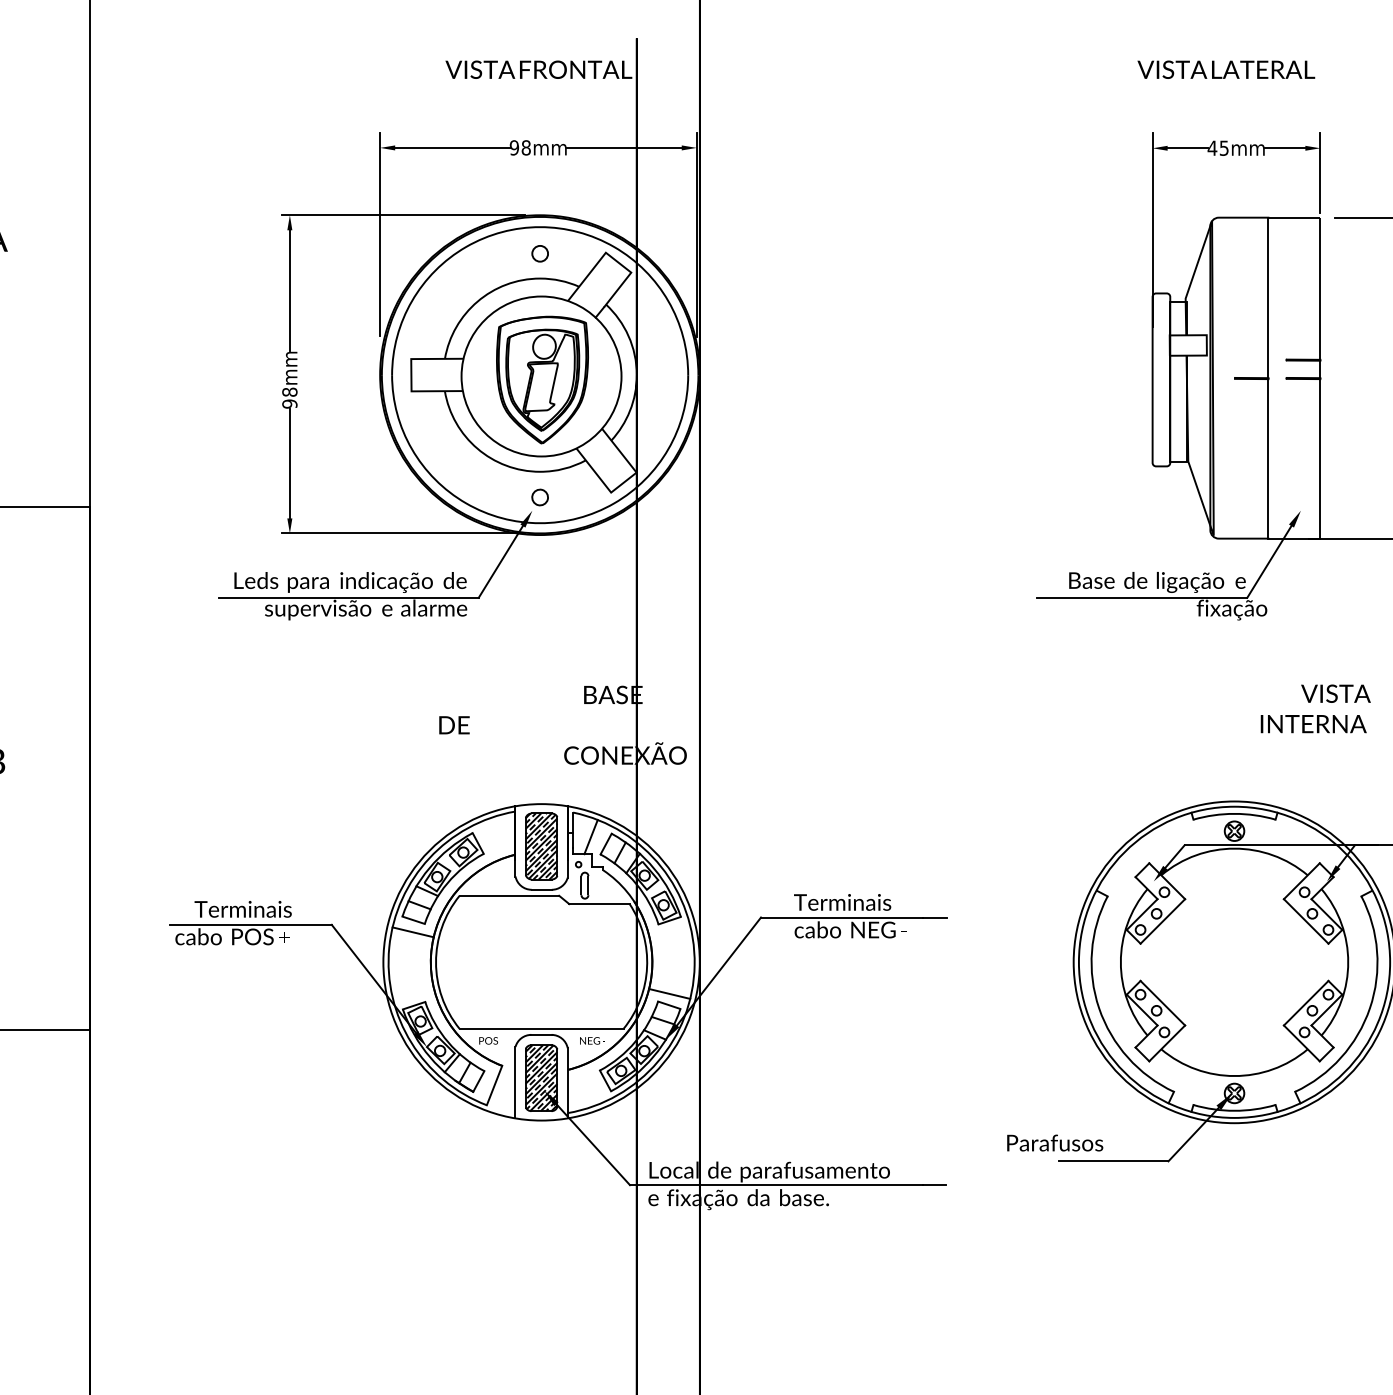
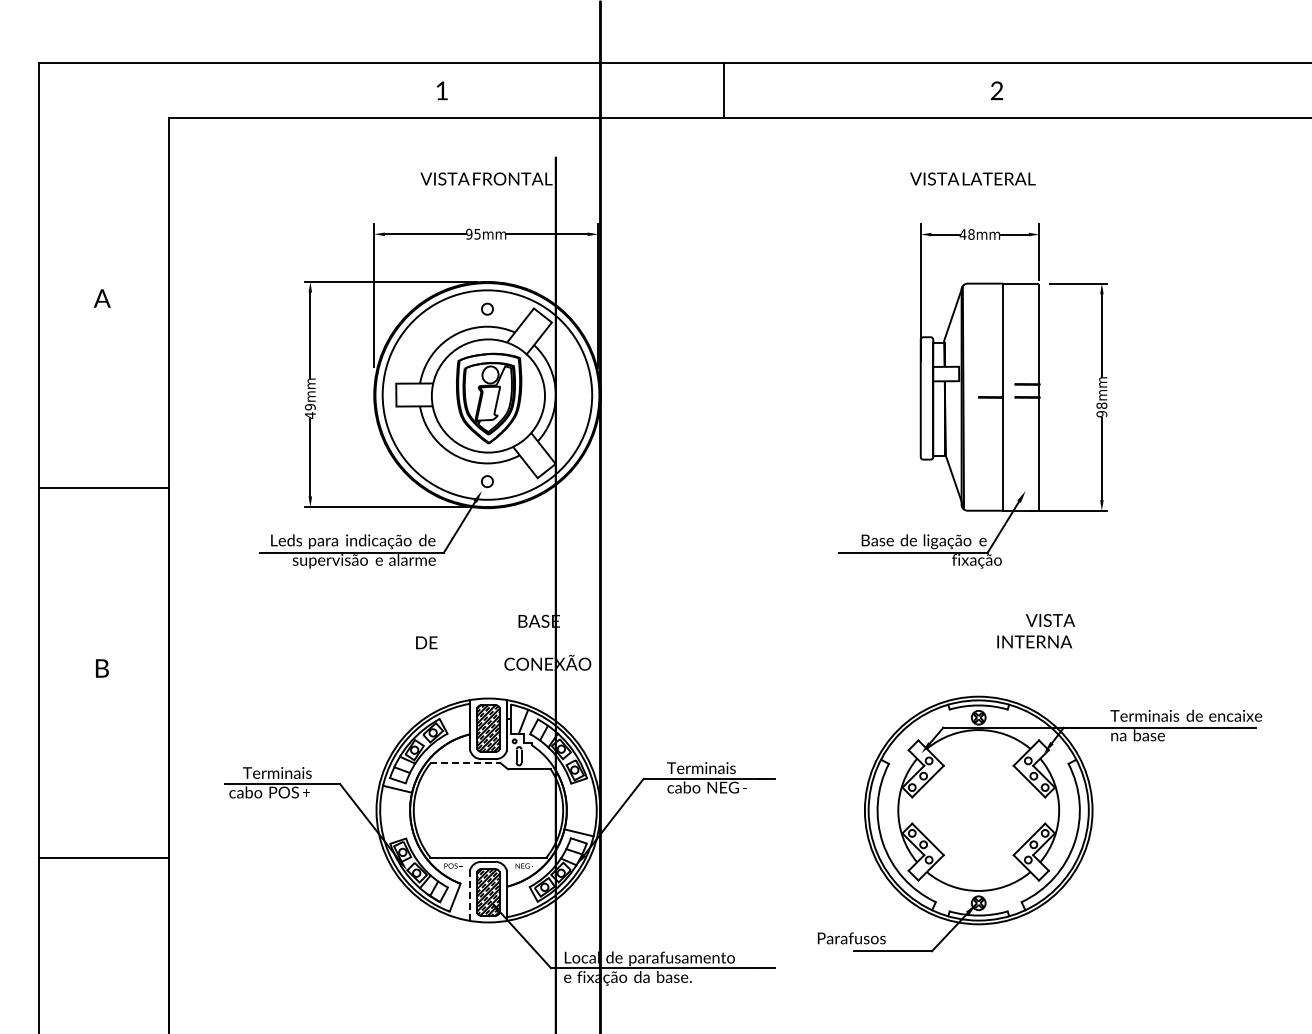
text: (526, 146) -> (477, 233), 98mm -> 95mm
text: (1224, 148) -> (971, 234), 45mm -> 48mm
text: (290, 398) -> (310, 411), 98mm -> 49mm
line: (510, 895) -> (466, 763), solid -> dashed
line: (514, 1082) -> (469, 895), solid -> dashed

